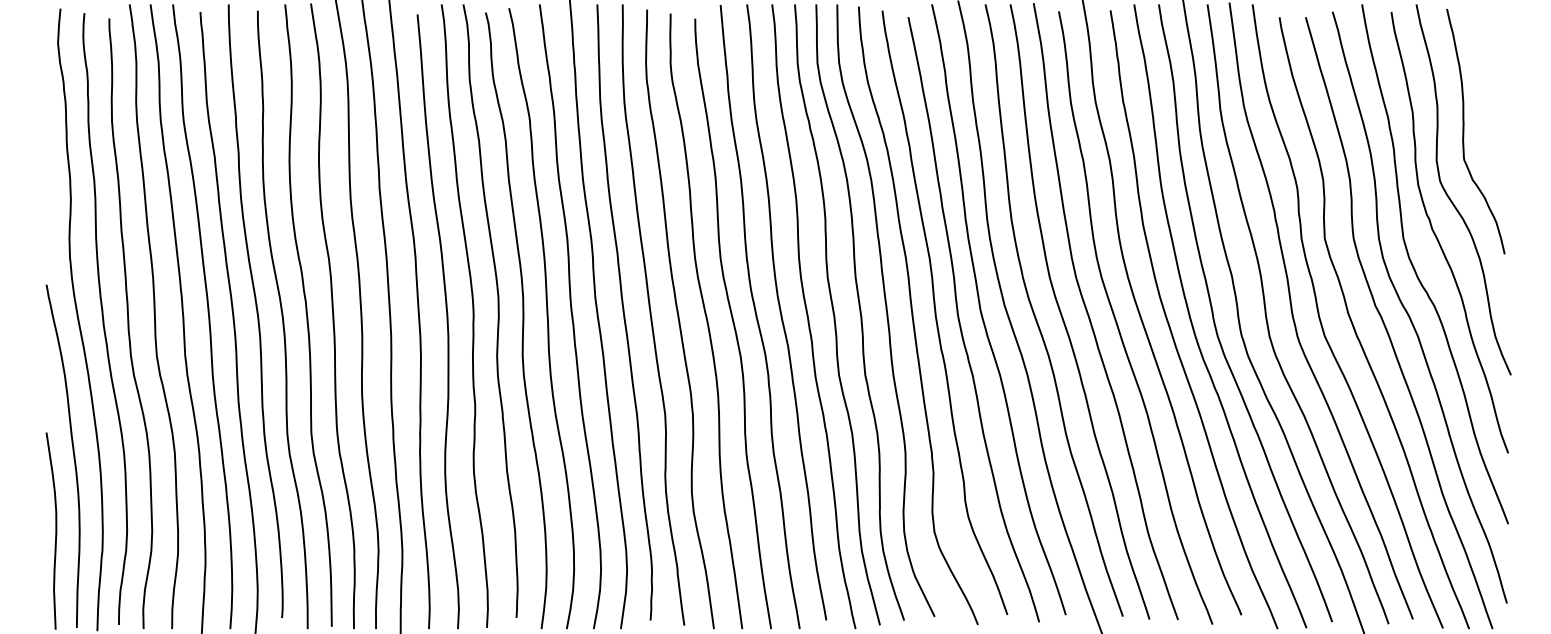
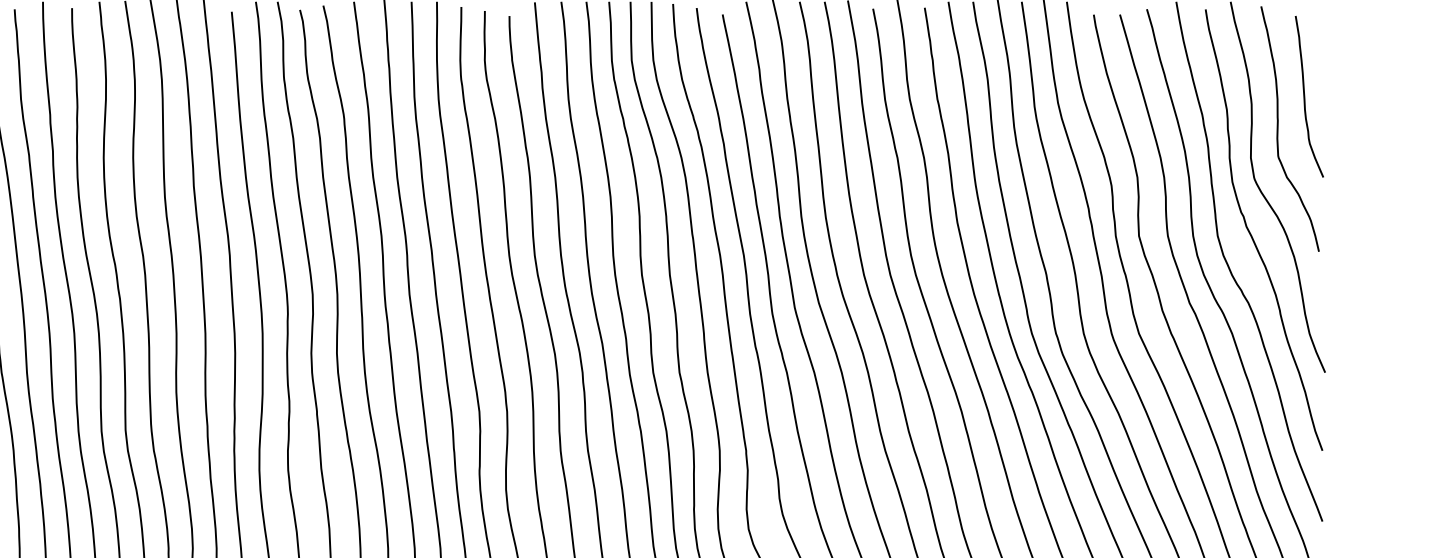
curve: (1491, 101) -> (1305, 98), added

